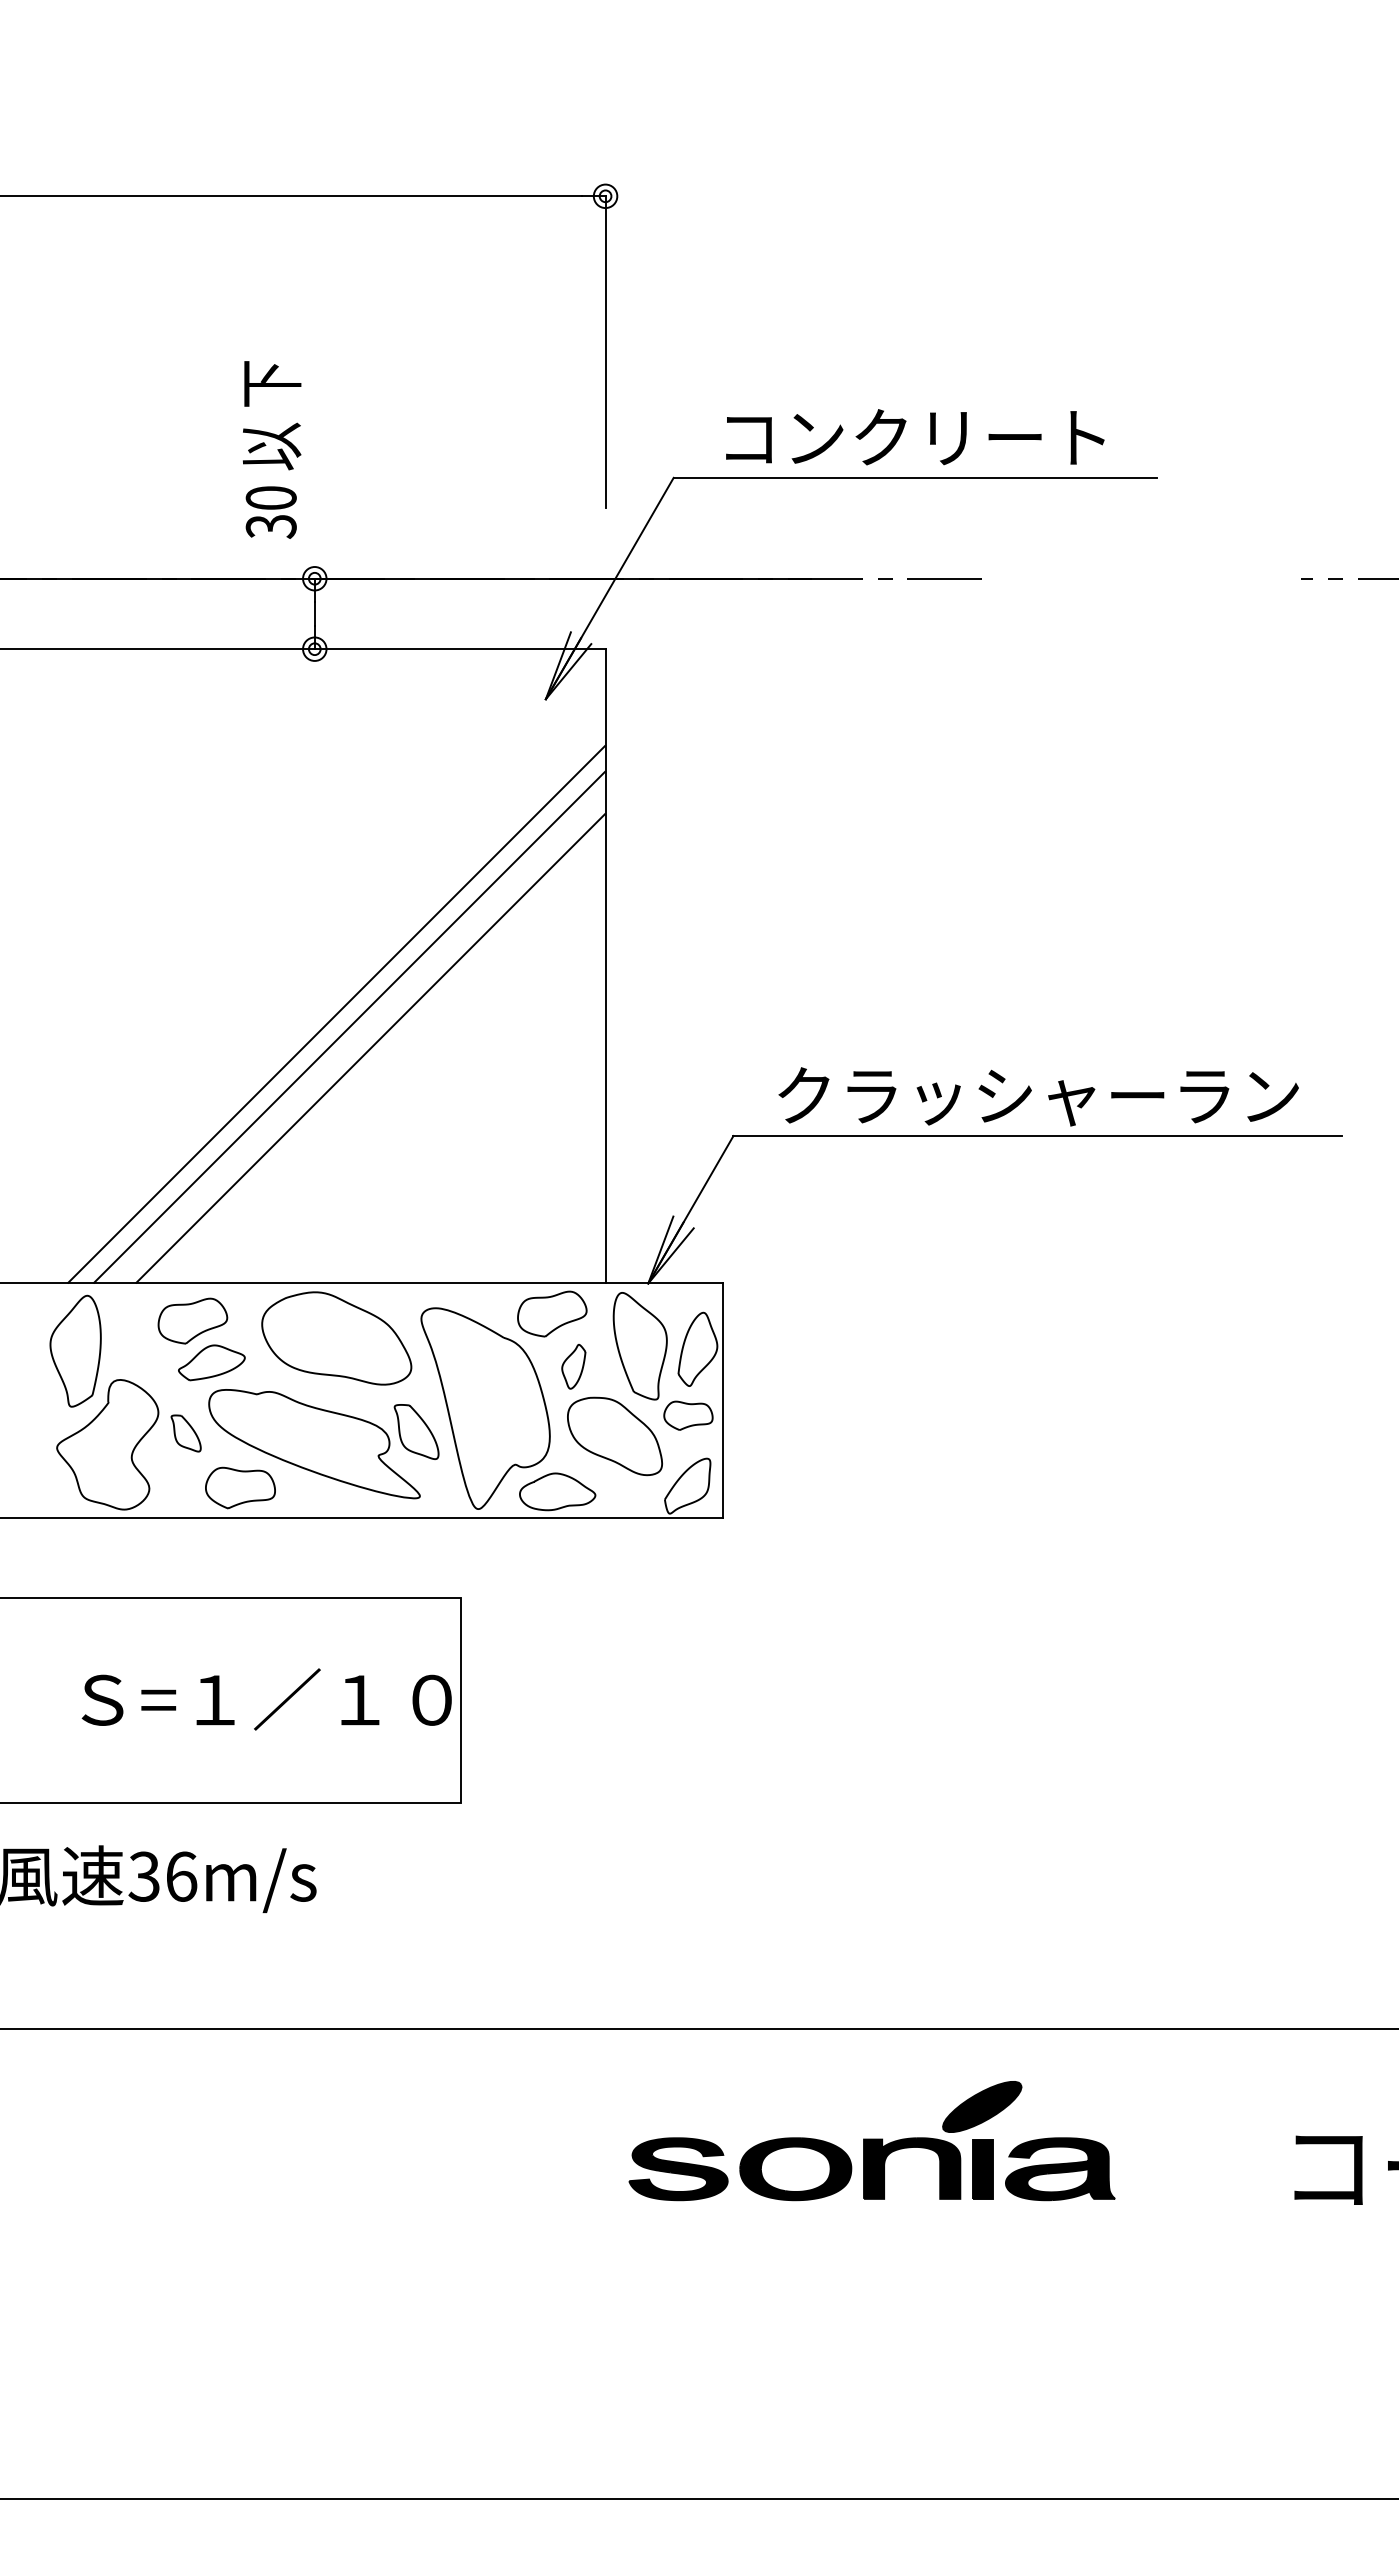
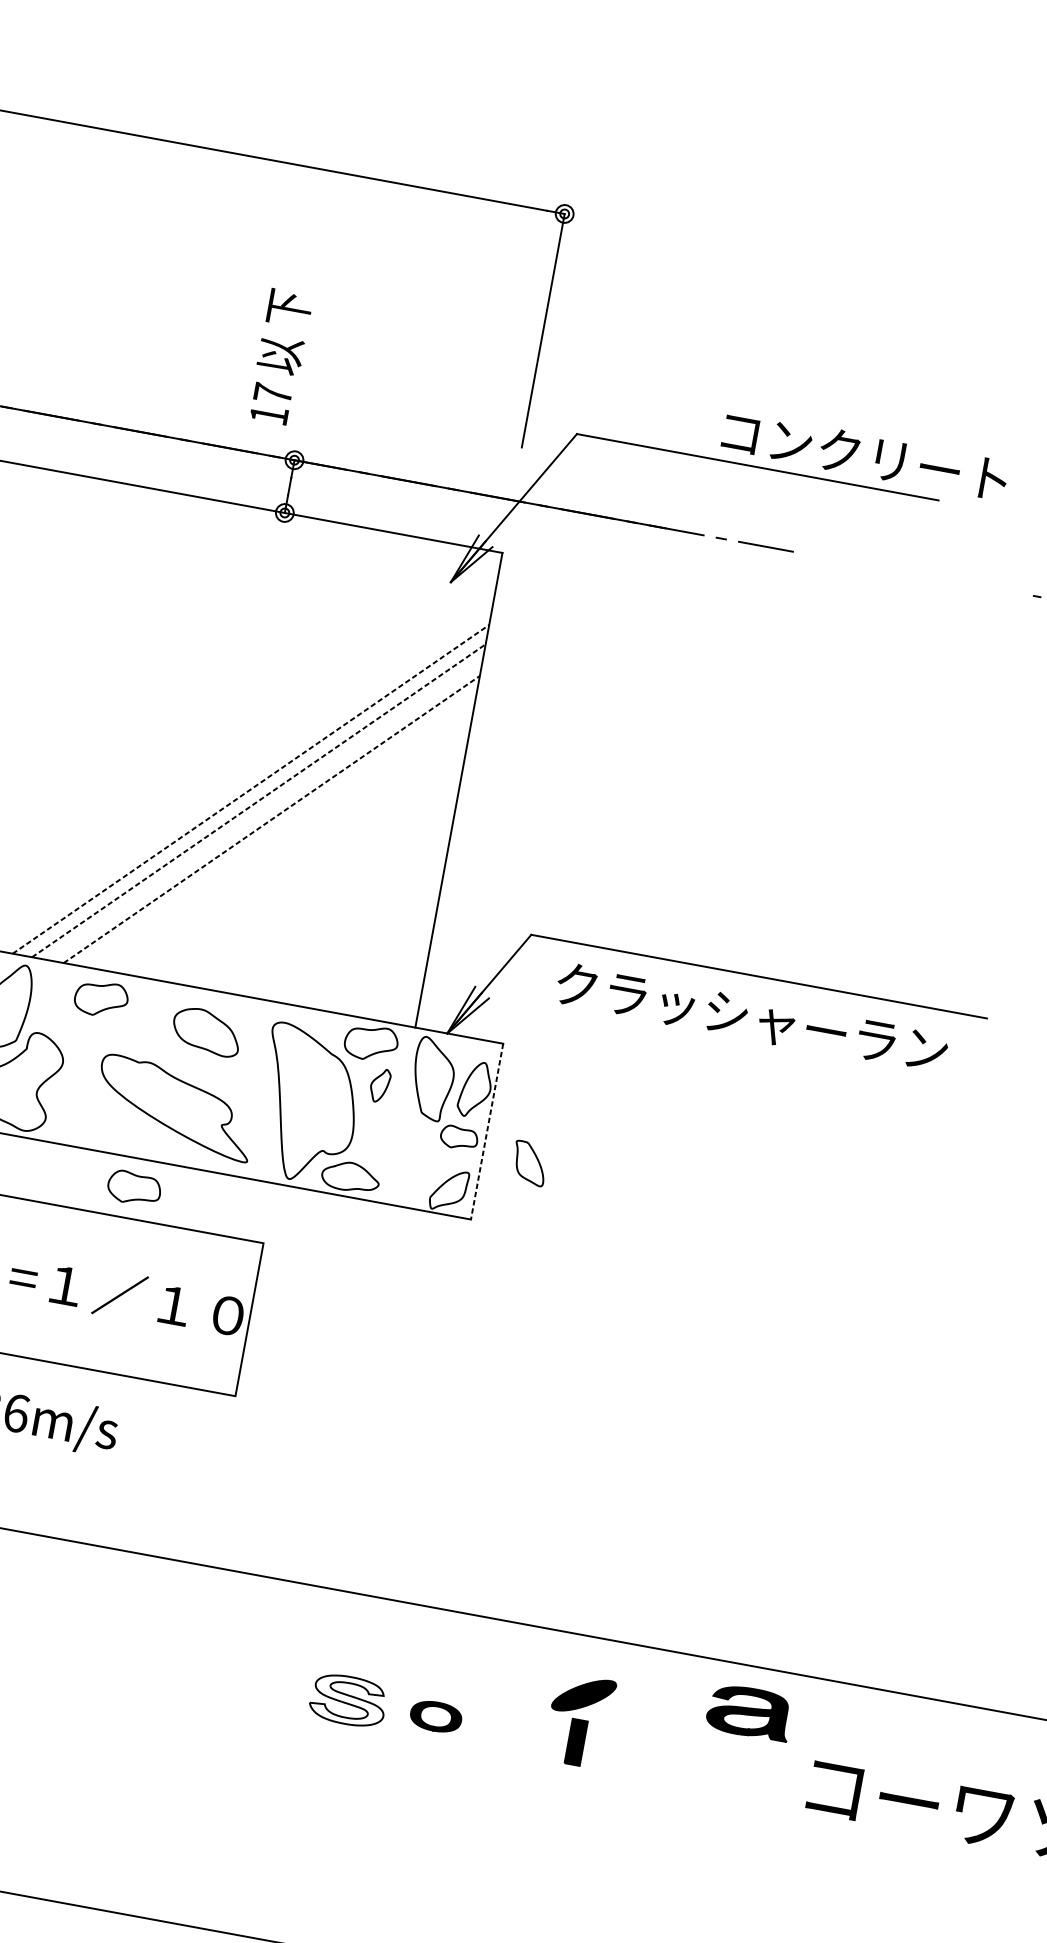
text: (915, 437) -> (865, 455), moved
text: (270, 512) -> (270, 404), 30 -> 17
line: (336, 1014) -> (250, 789), solid -> dashed
line: (349, 1027) -> (258, 800), solid -> dashed
line: (371, 1048) -> (272, 819), solid -> dashed
text: (1038, 1096) -> (751, 1018), moved
part: (336, 1338) -> (206, 1031), size x0.6
part: (211, 1362) -> (109, 1032), removed
line: (723, 1401) -> (487, 1132), solid -> dashed
part: (416, 1431) -> (529, 1163), moved
part: (185, 1433) -> (80, 1082), removed
part: (614, 1436) -> (401, 1143), removed
part: (240, 1487) -> (134, 1188), moved
part: (909, 2148) -> (523, 1716), removed
fill: (678, 2169) -> (348, 1700), removed
part: (795, 2169) -> (435, 1716), size x0.6
part: (1060, 2169) -> (749, 1712), moved

